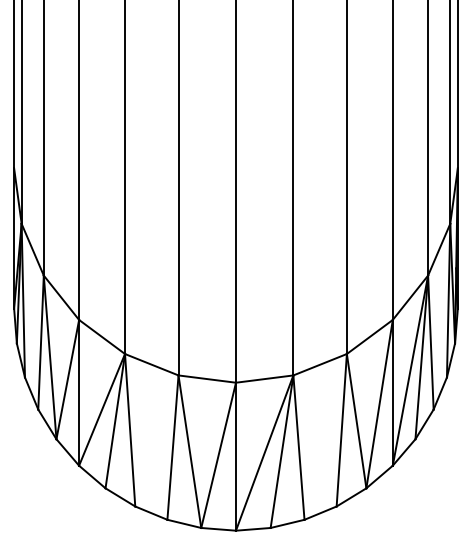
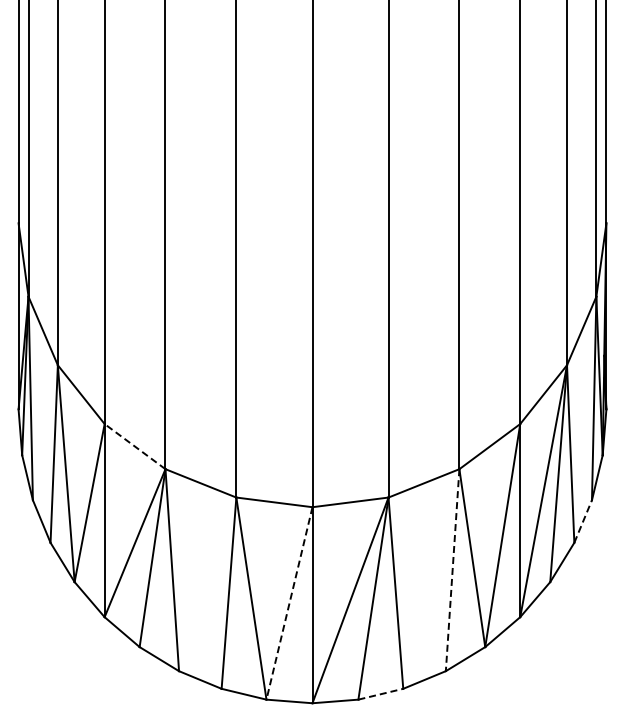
line: (102, 336) -> (135, 446), solid -> dashed
line: (440, 393) -> (583, 521), solid -> dashed
line: (341, 430) -> (452, 570), solid -> dashed
line: (218, 455) -> (289, 603), solid -> dashed
line: (288, 524) -> (381, 694), solid -> dashed

